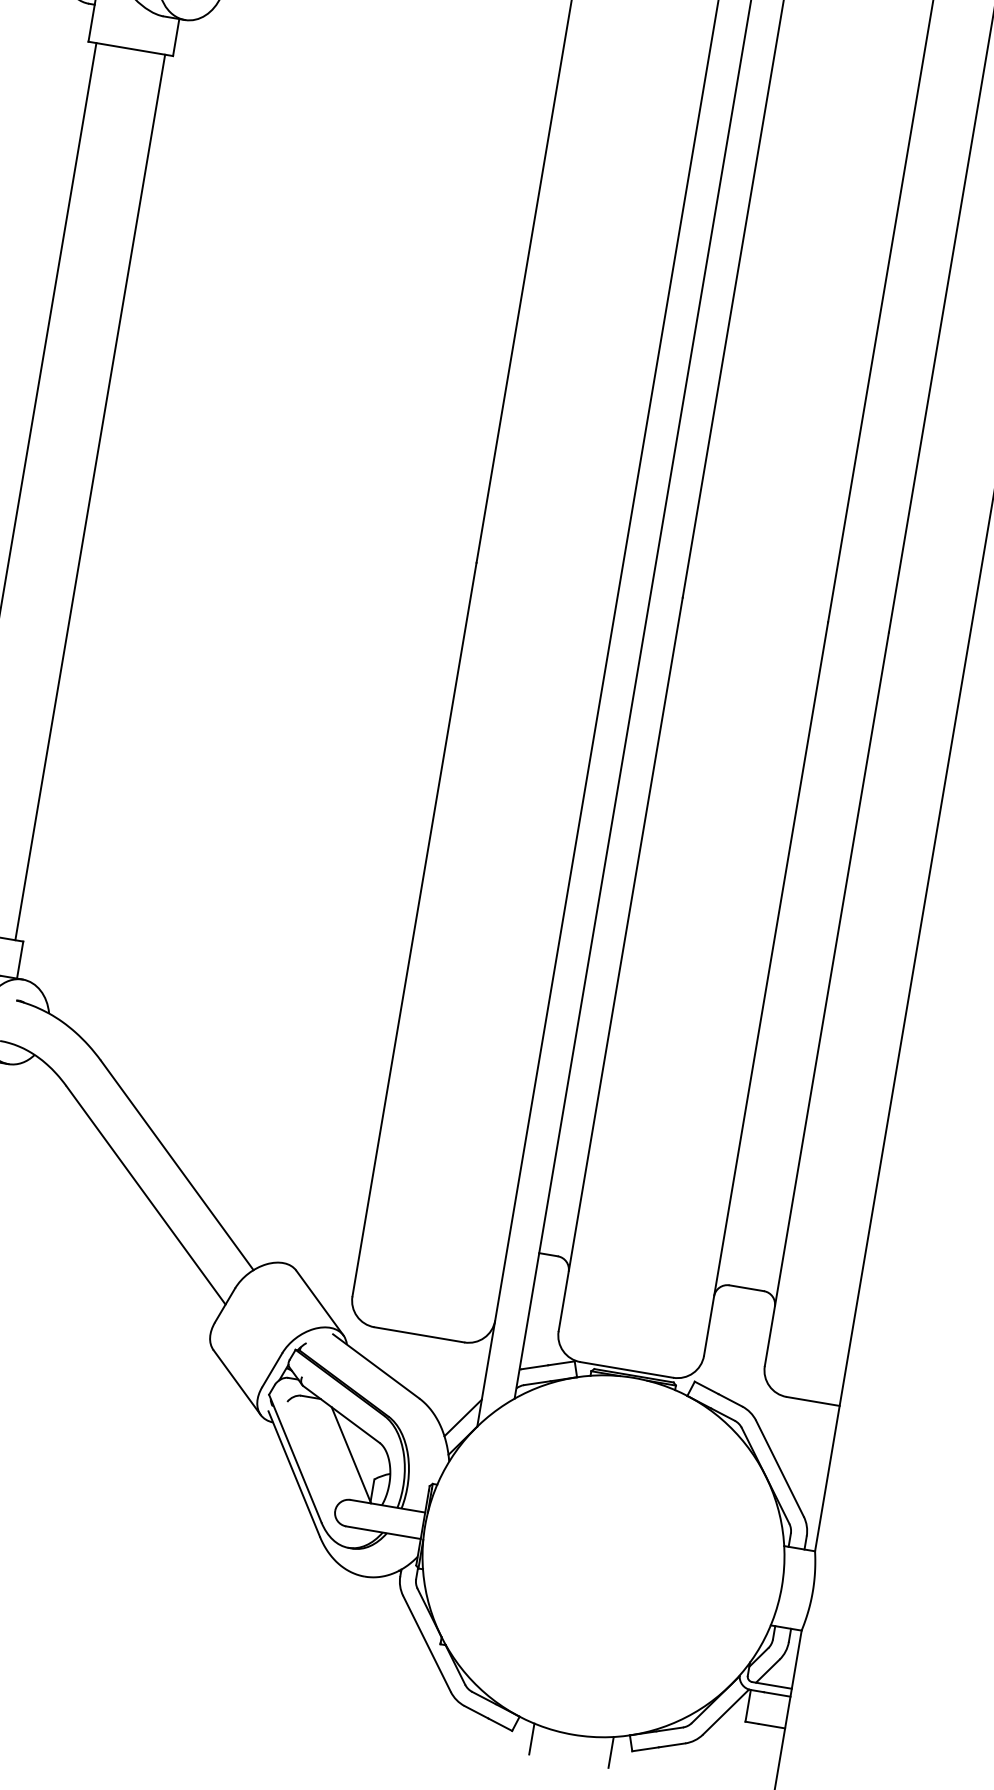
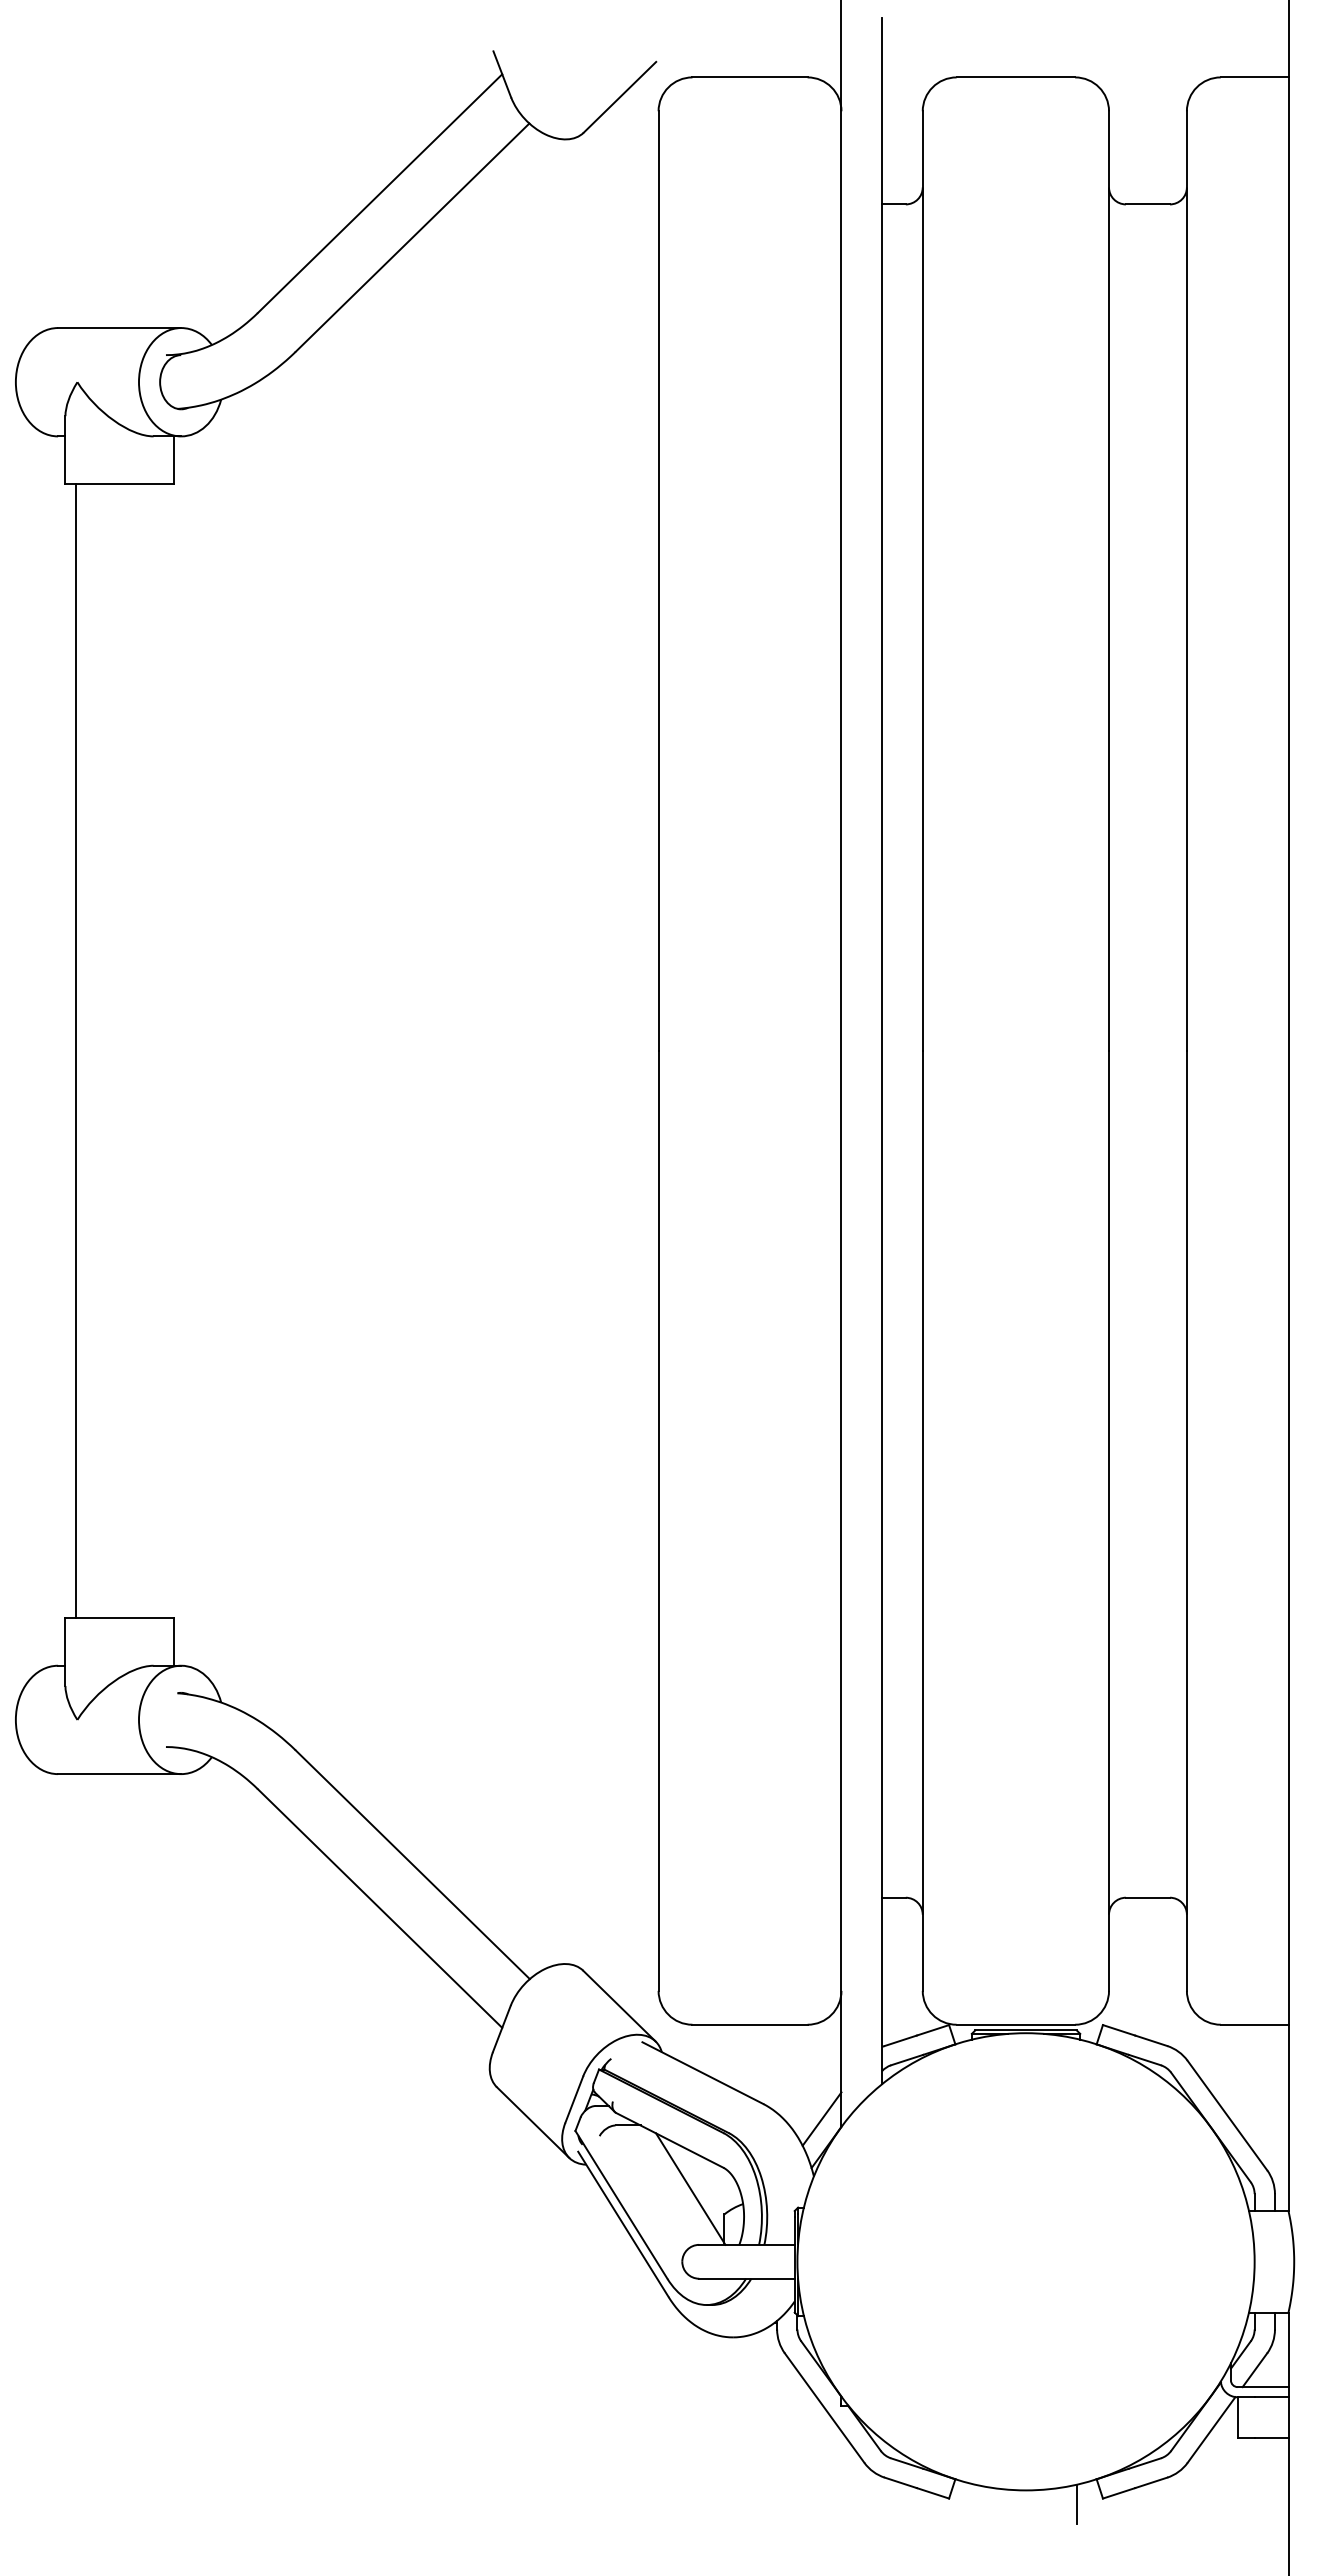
line: (90, 497) -> (163, 1050), removed
line: (532, 1739) -> (975, 2504), removed

